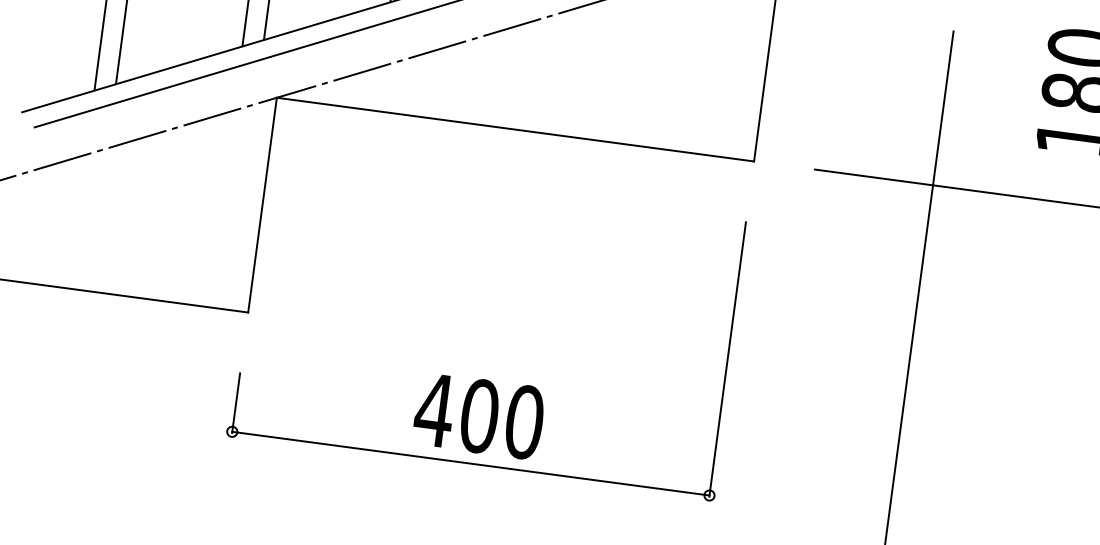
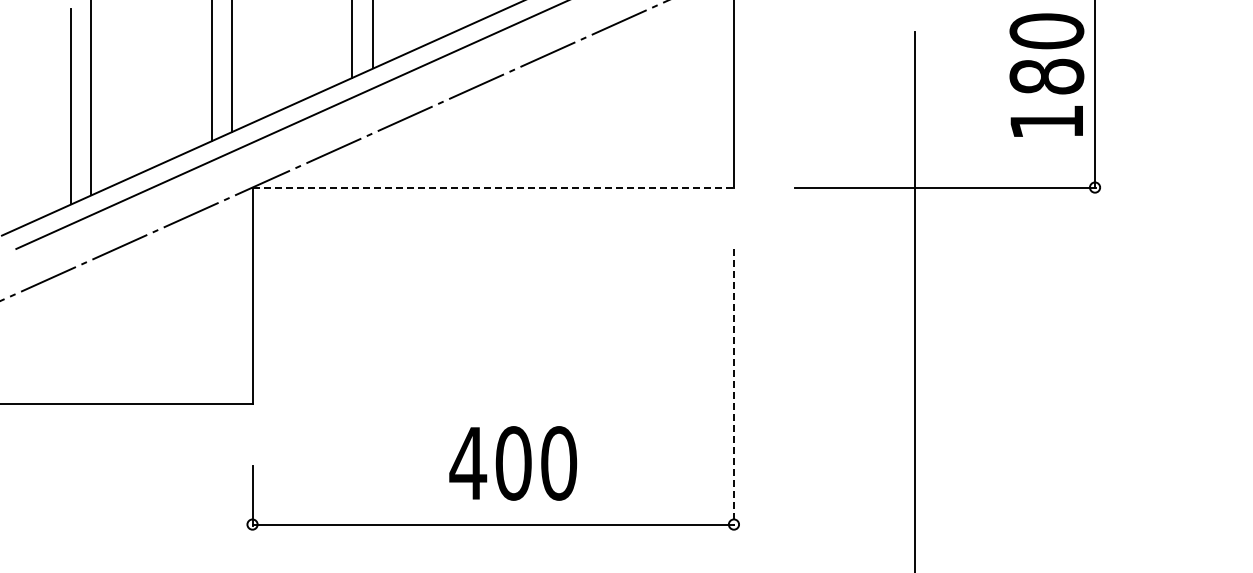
line: (515, 129) -> (493, 187), solid -> dashed
line: (727, 359) -> (733, 387), solid -> dashed
text: (478, 416) -> (512, 463), moved

